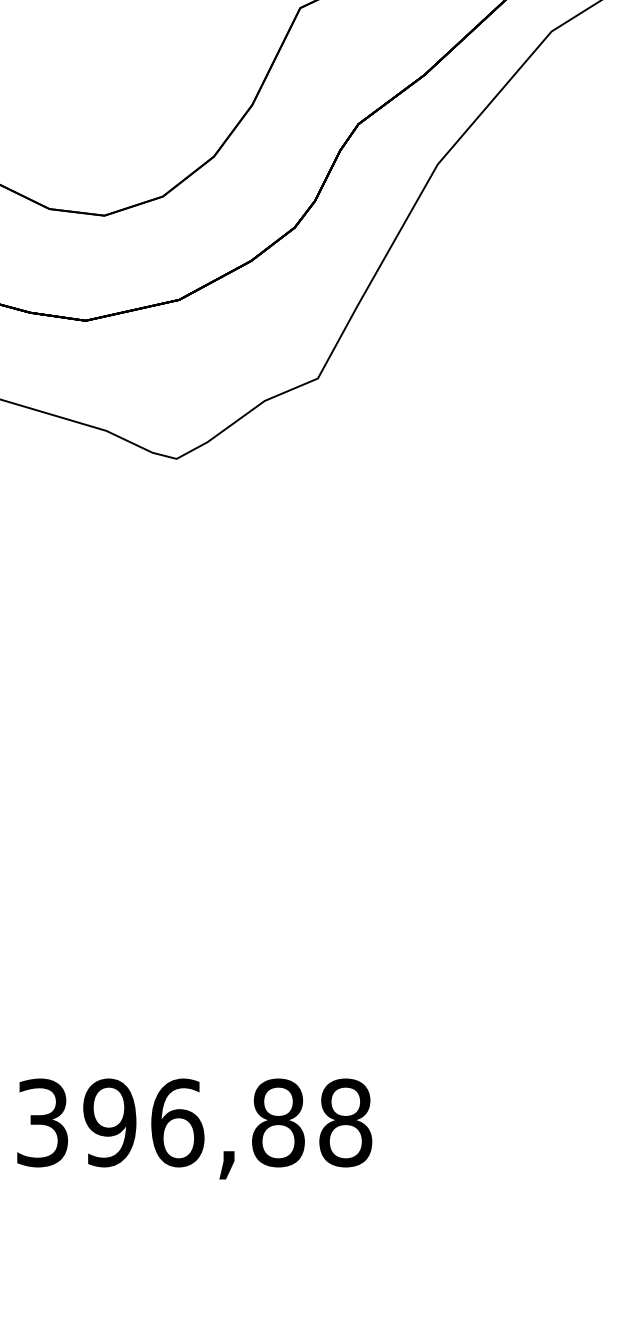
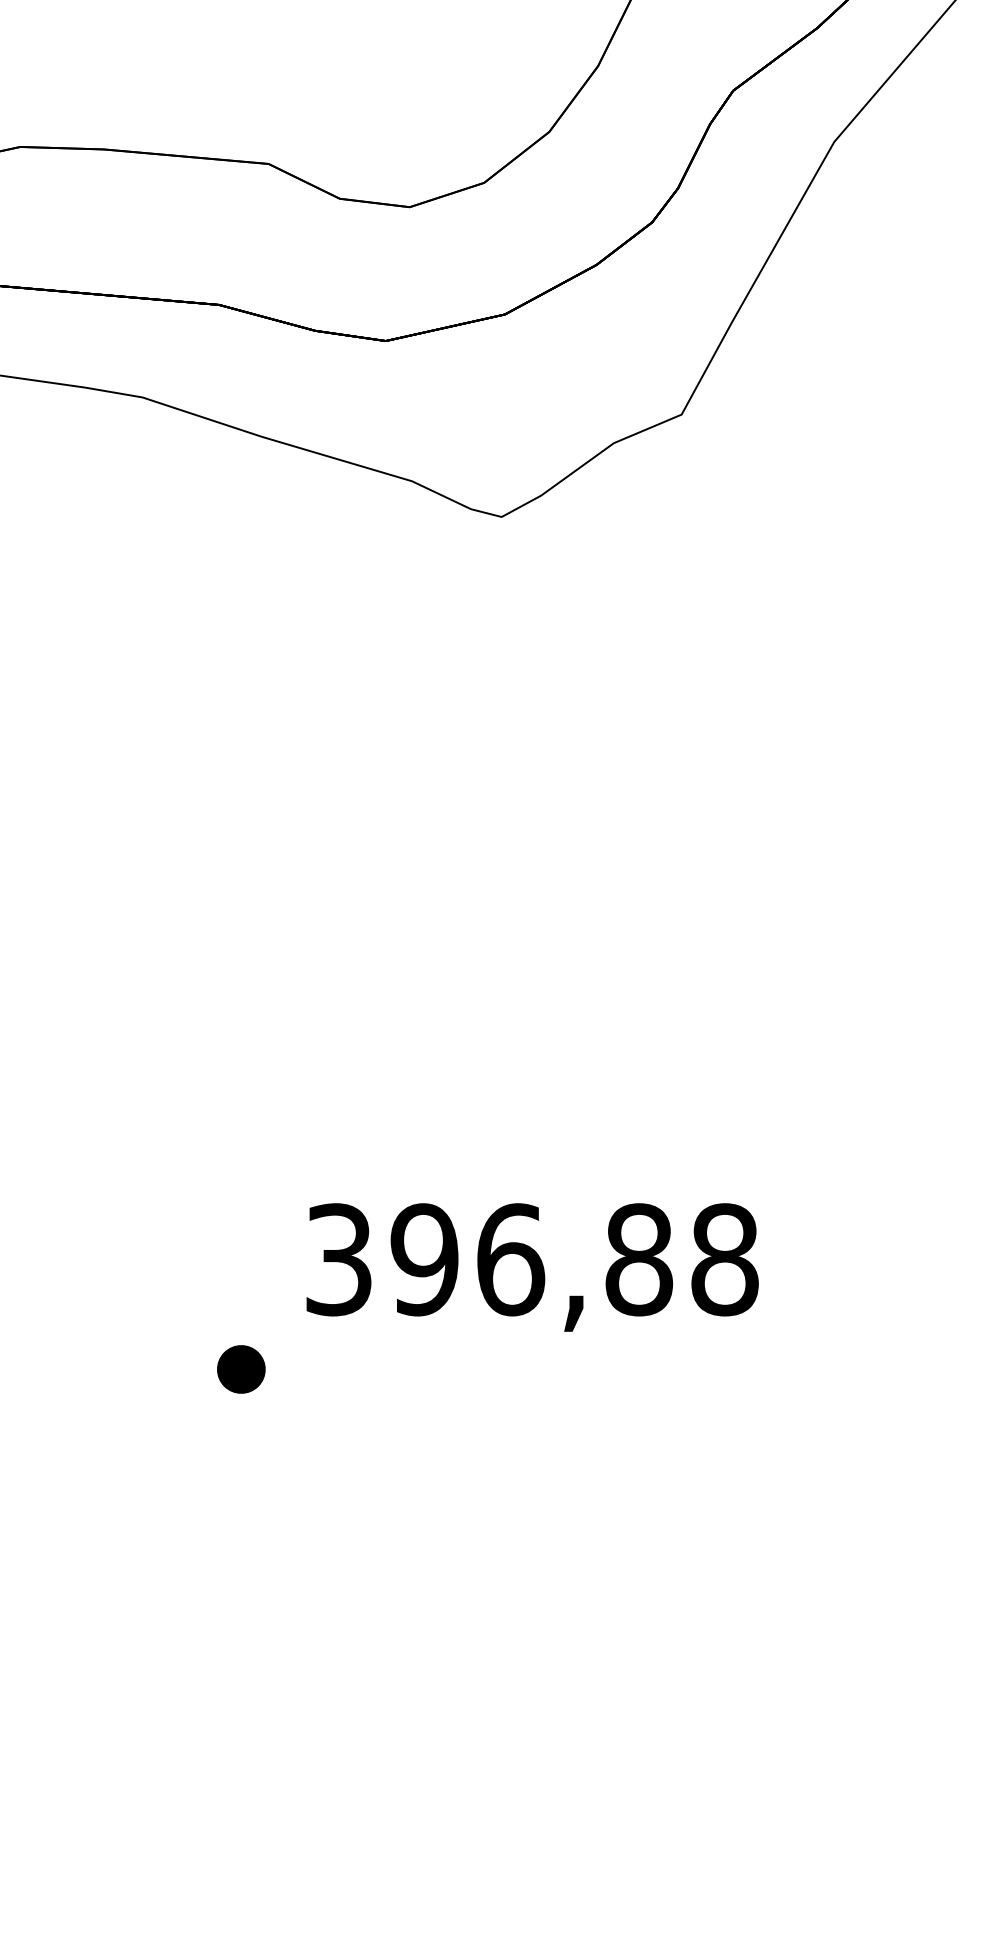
text: (194, 1128) -> (532, 1267), moved

